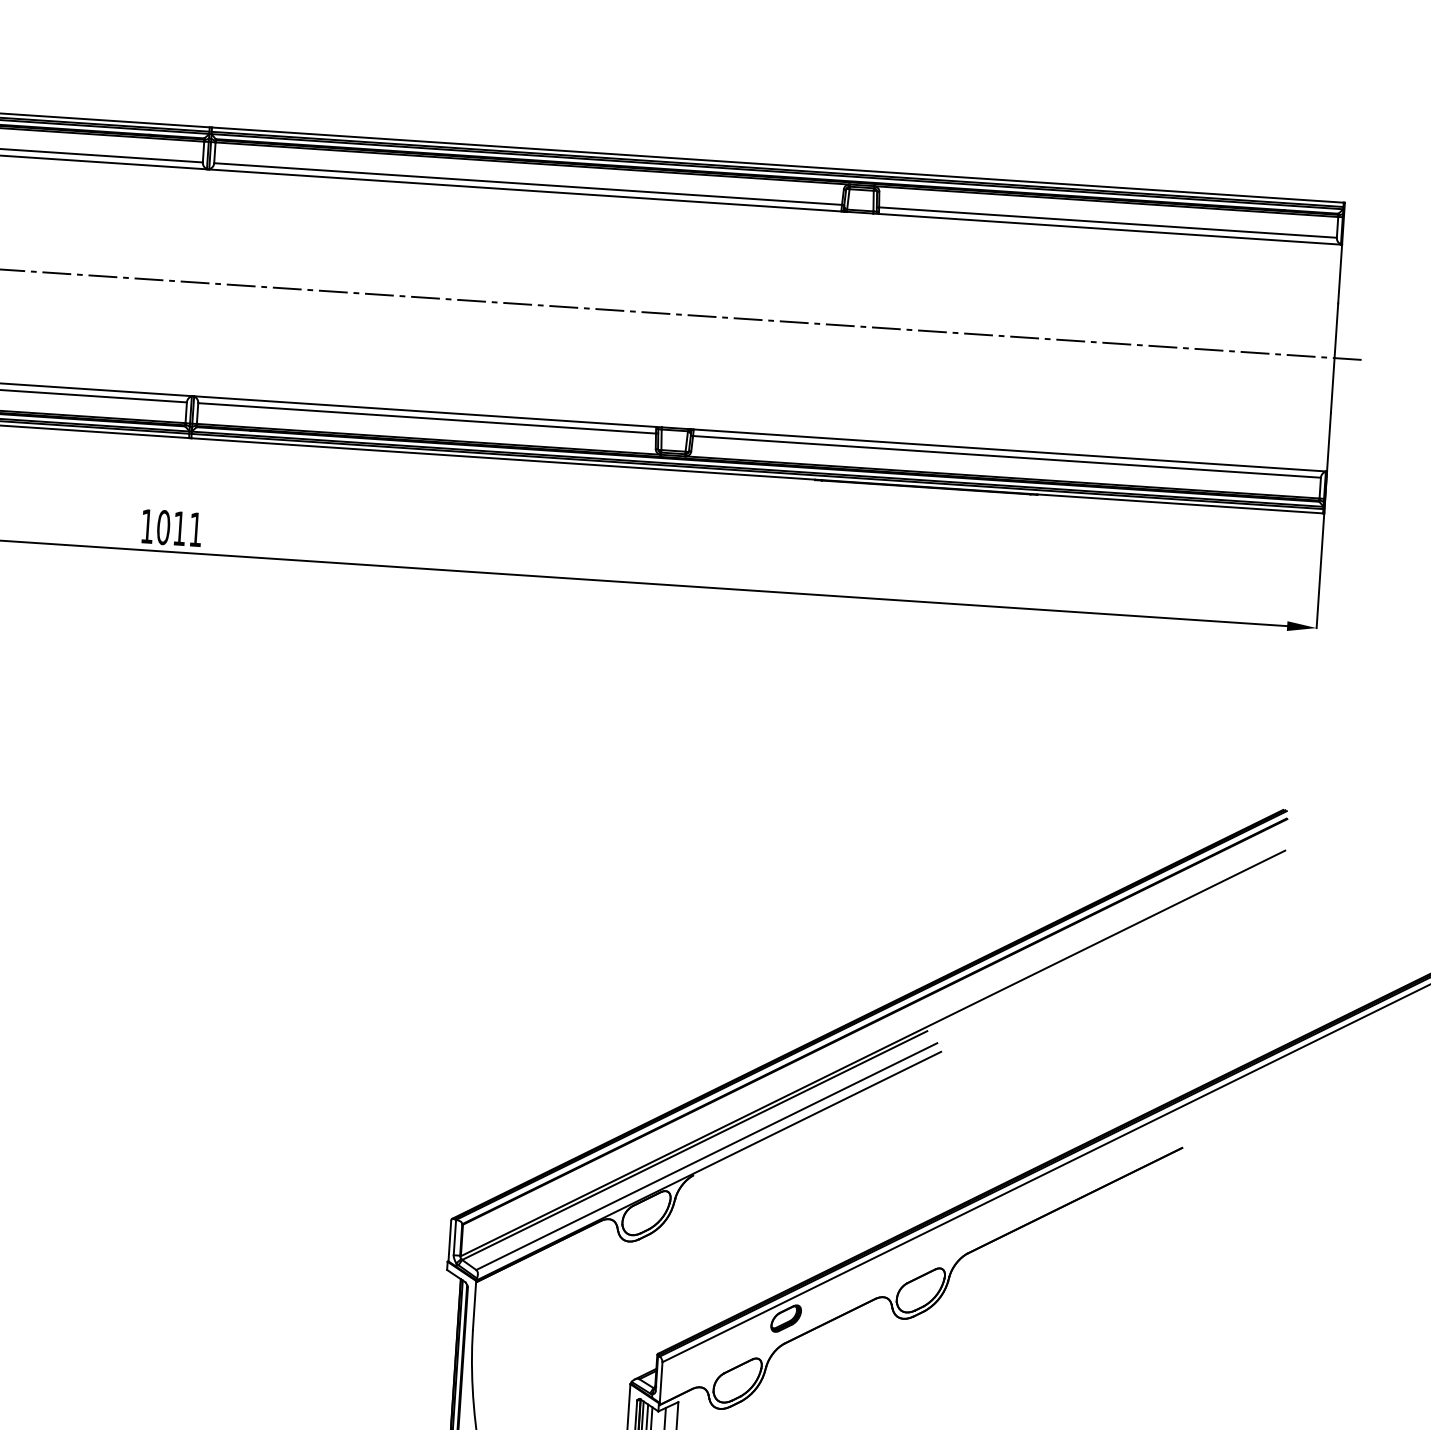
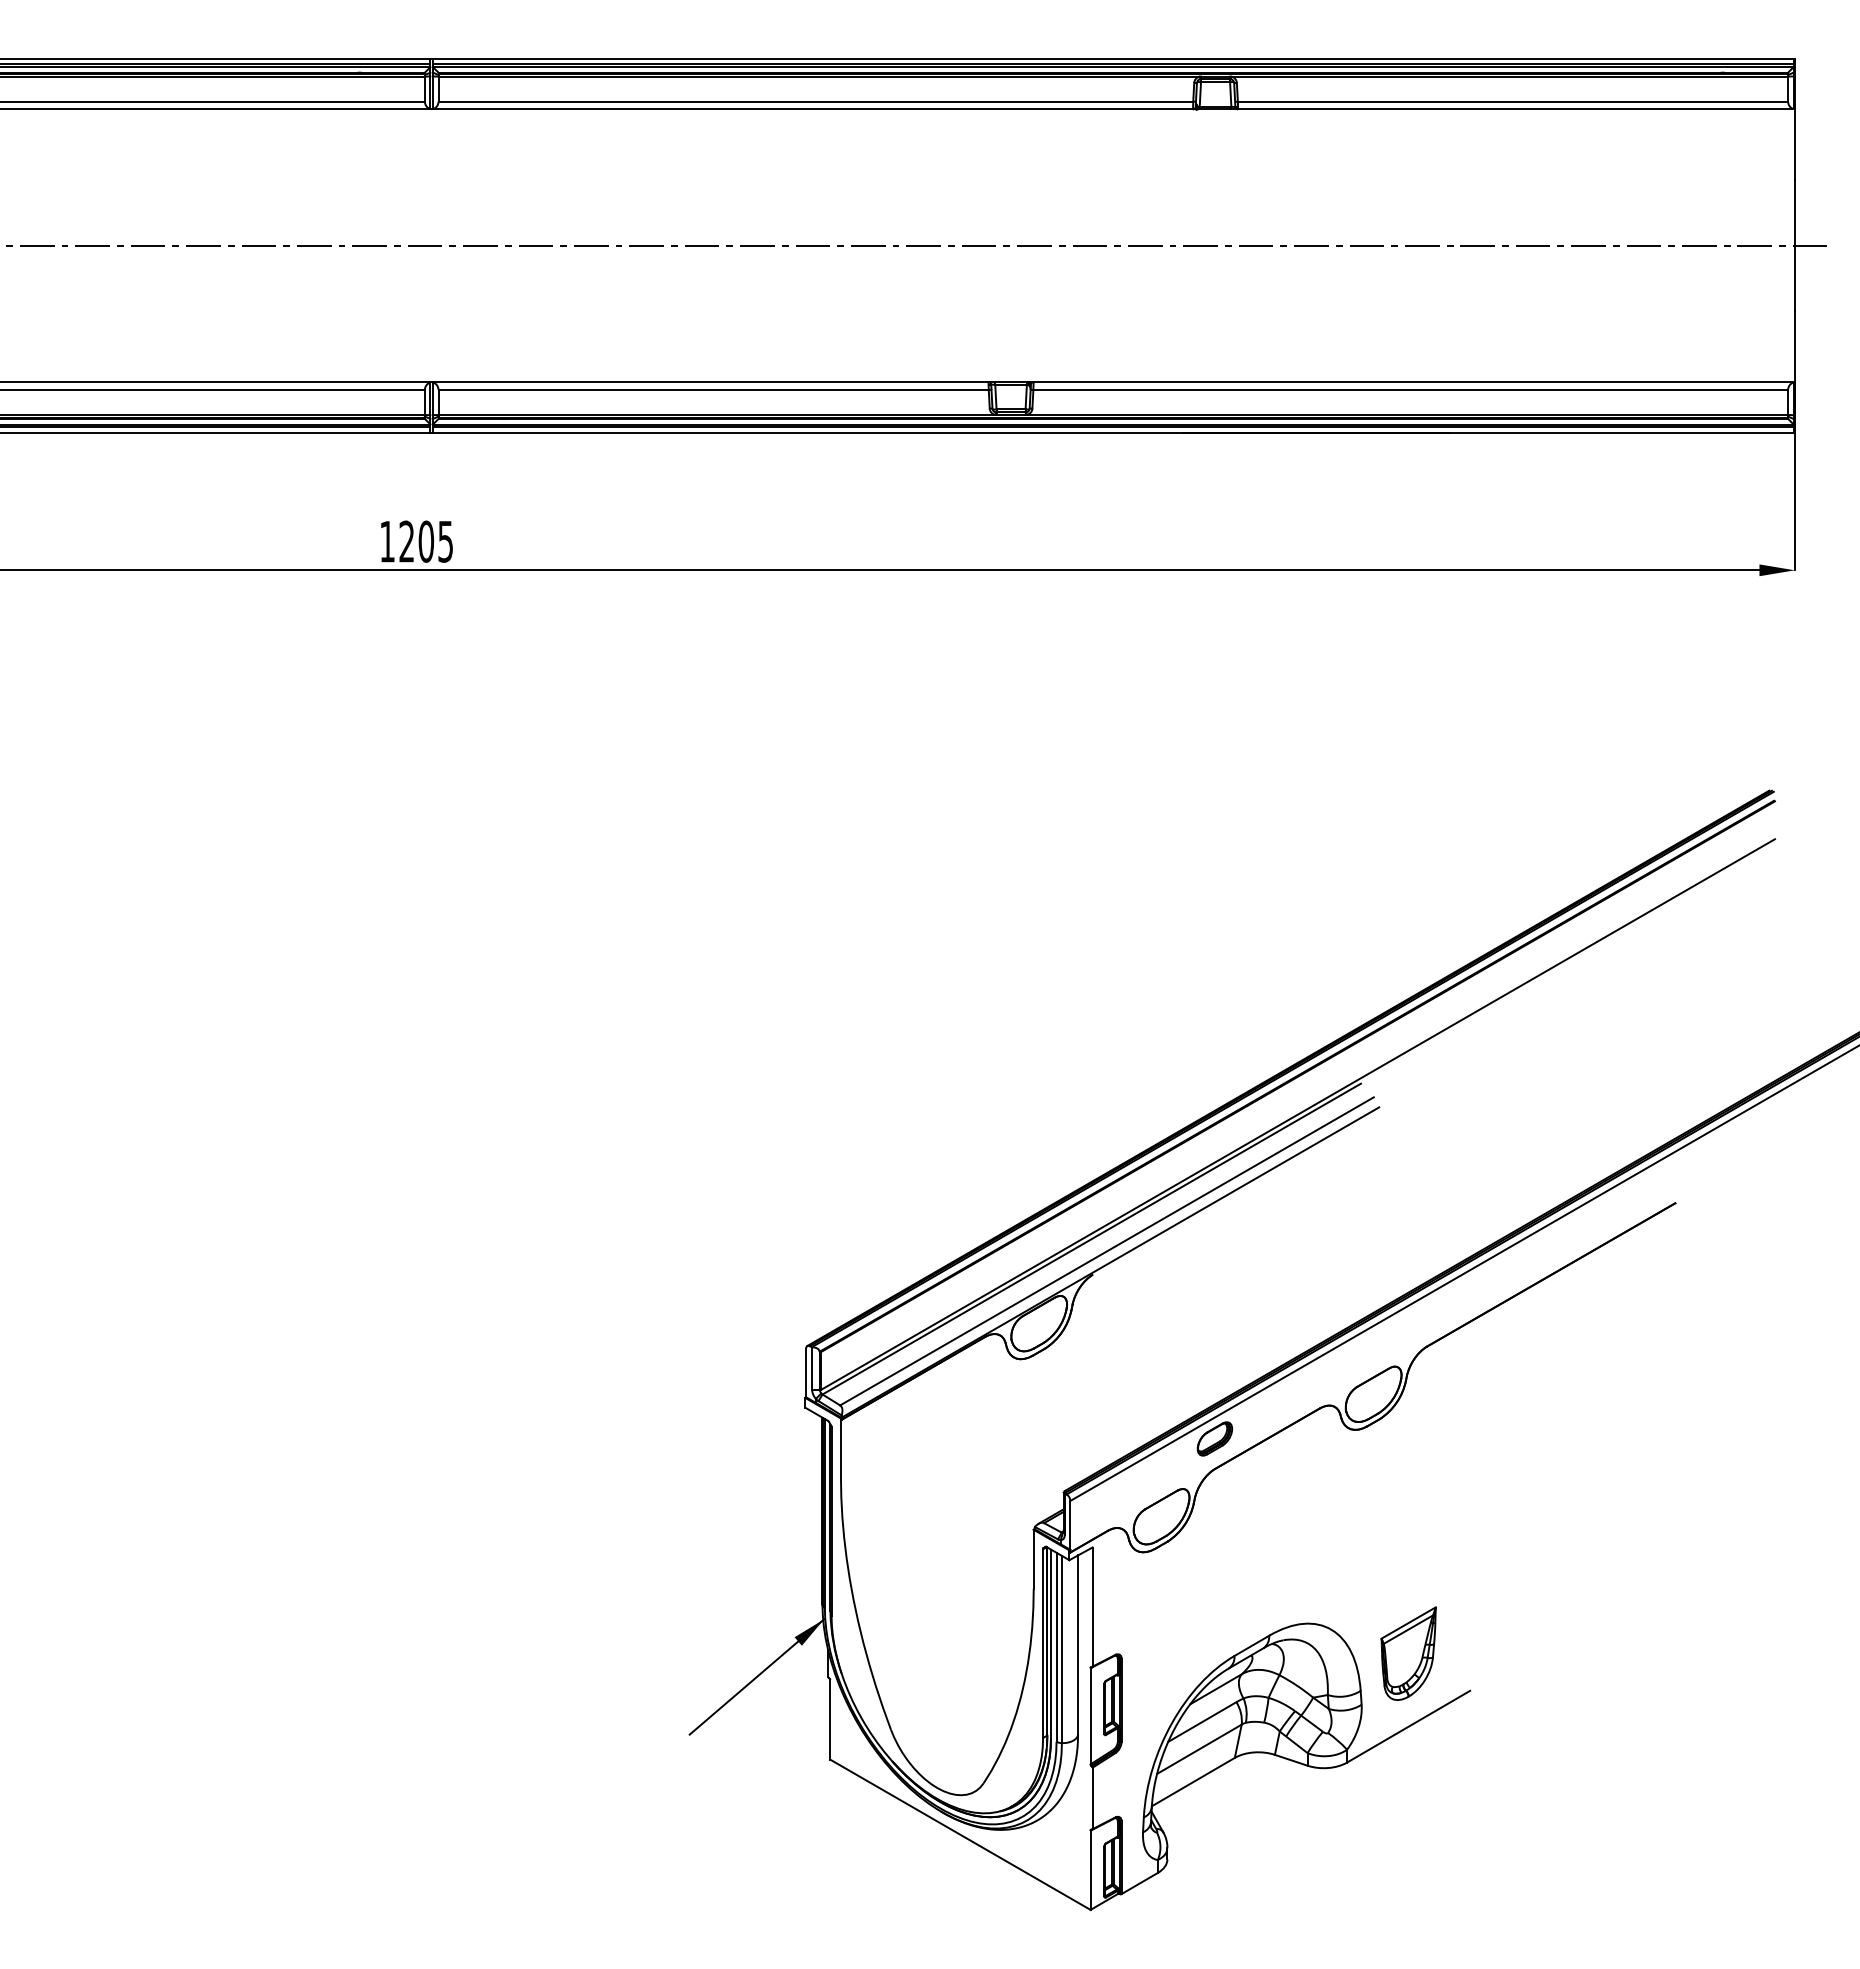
text: (179, 528) -> (425, 541), 1011 -> 1205

